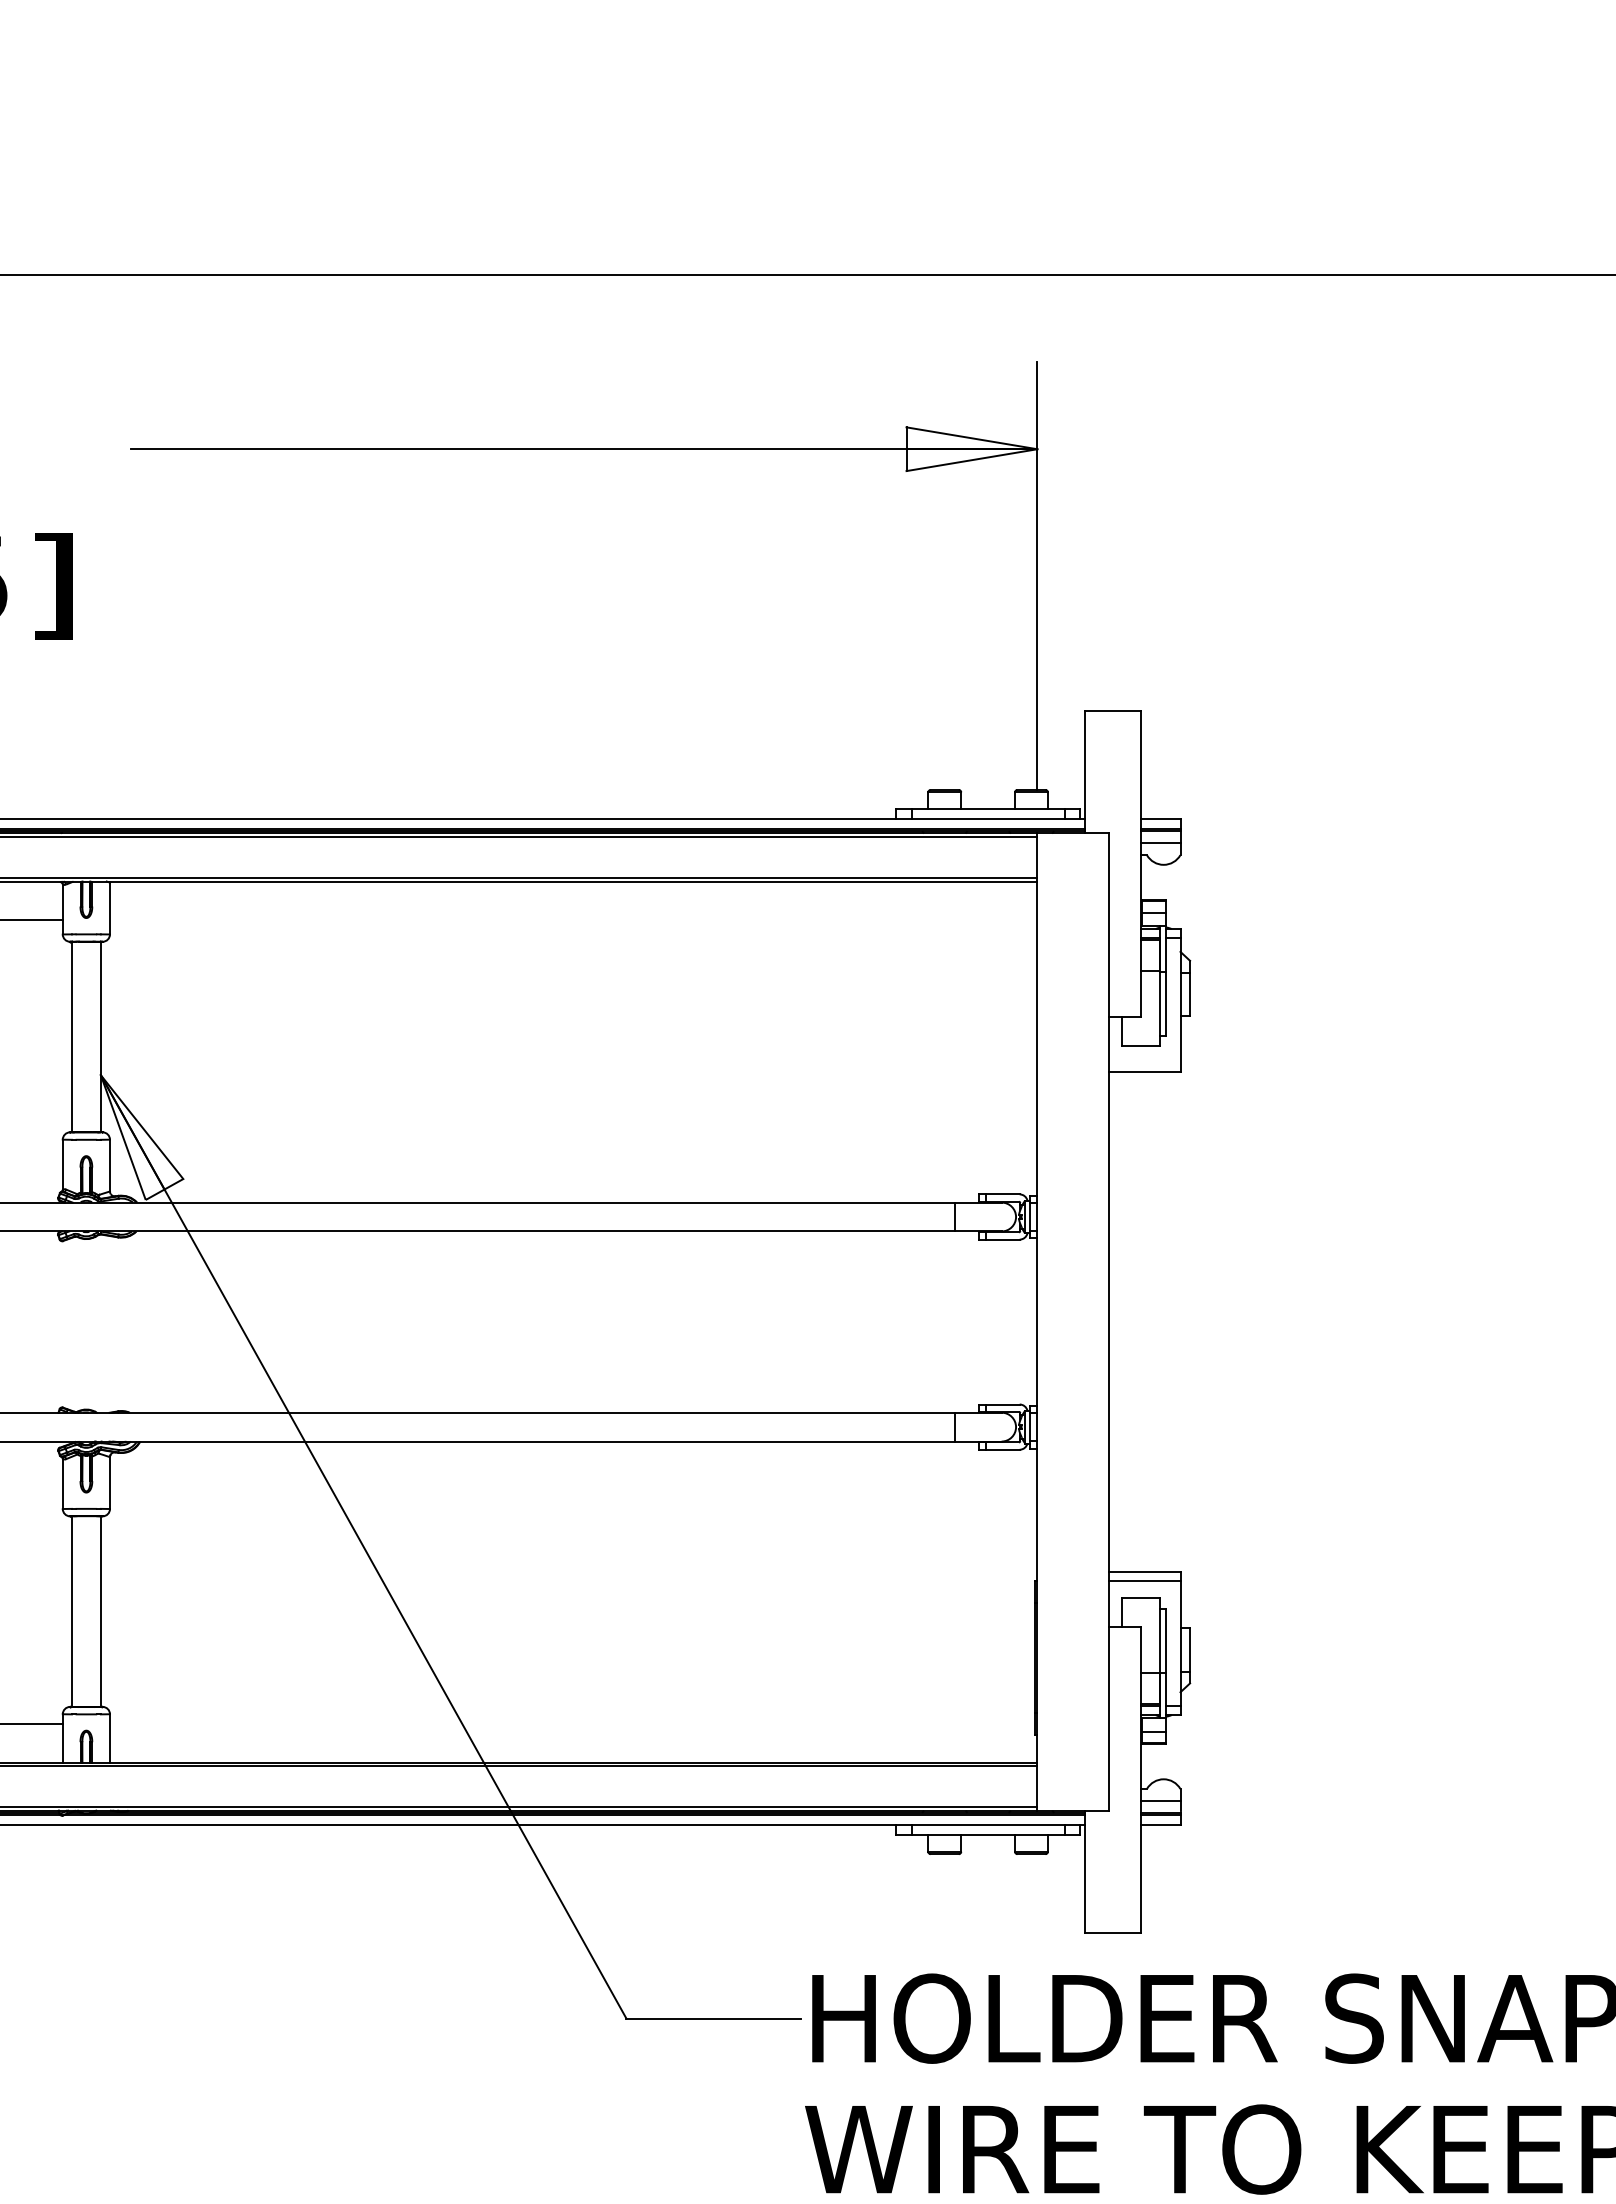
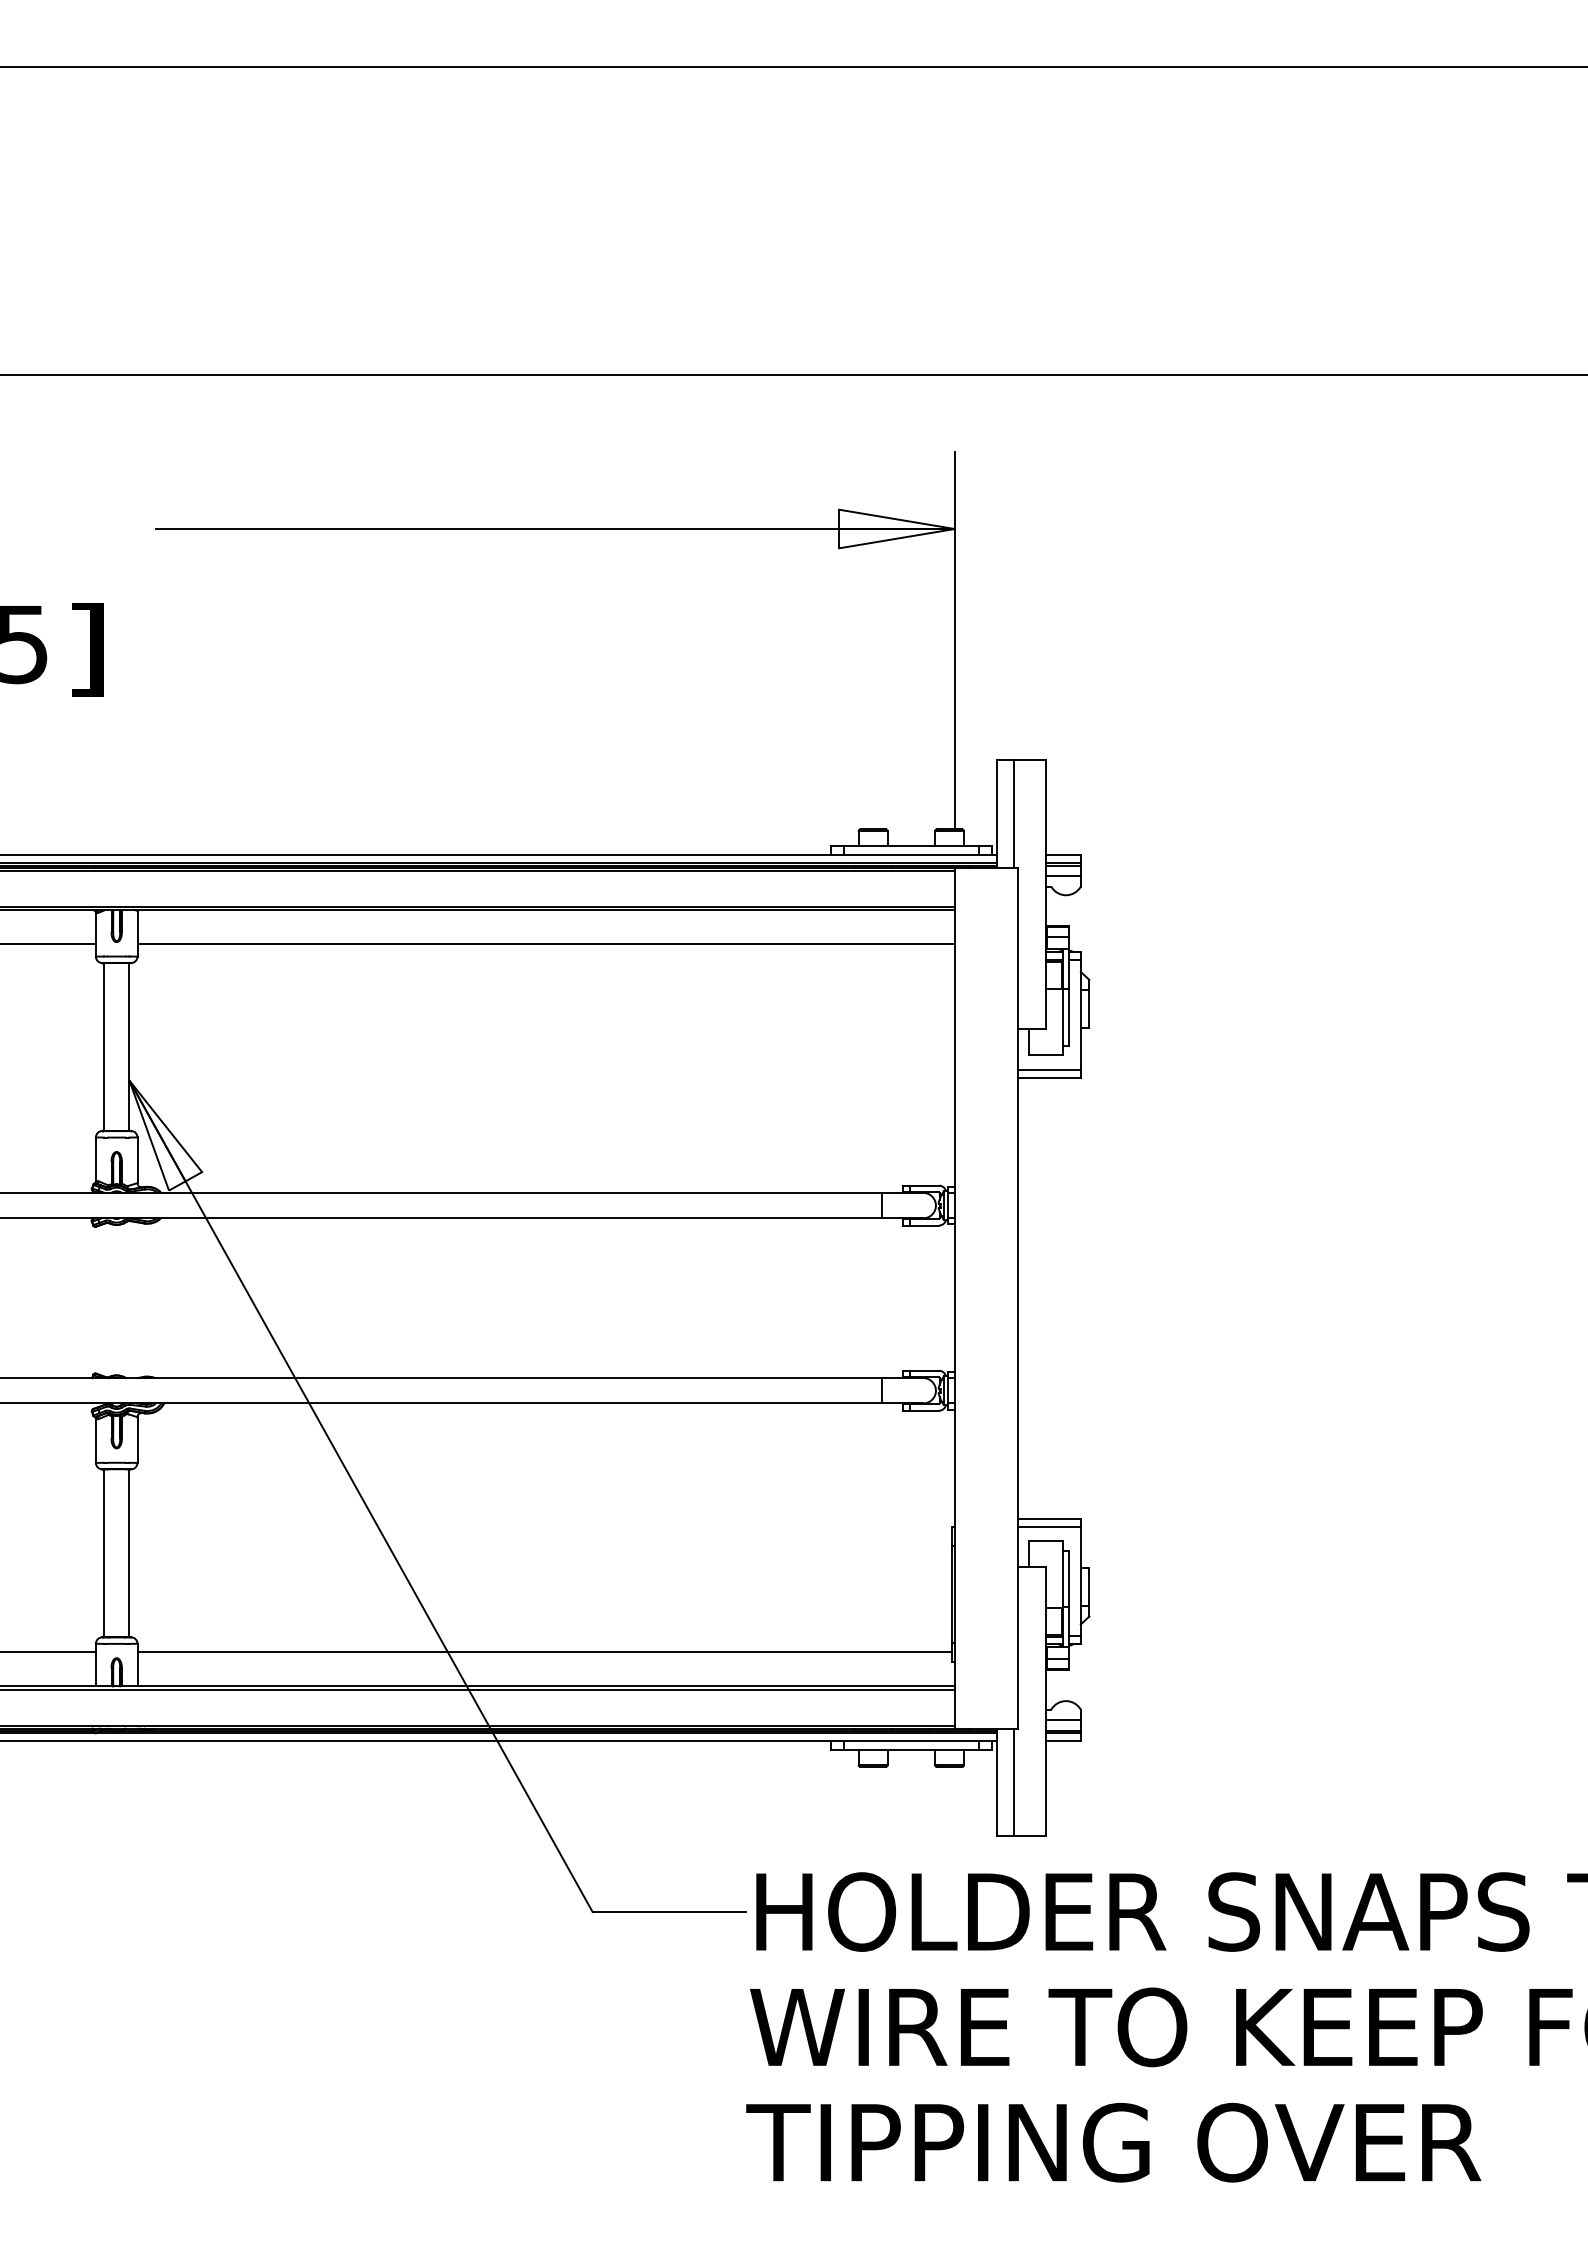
line: (1104, 772) -> (1013, 813), added
line: (572, 920) -> (545, 944), added
line: (1144, 1062) -> (1049, 1069), added
line: (571, 1724) -> (544, 1652), added
line: (1104, 1871) -> (1013, 1782), added

